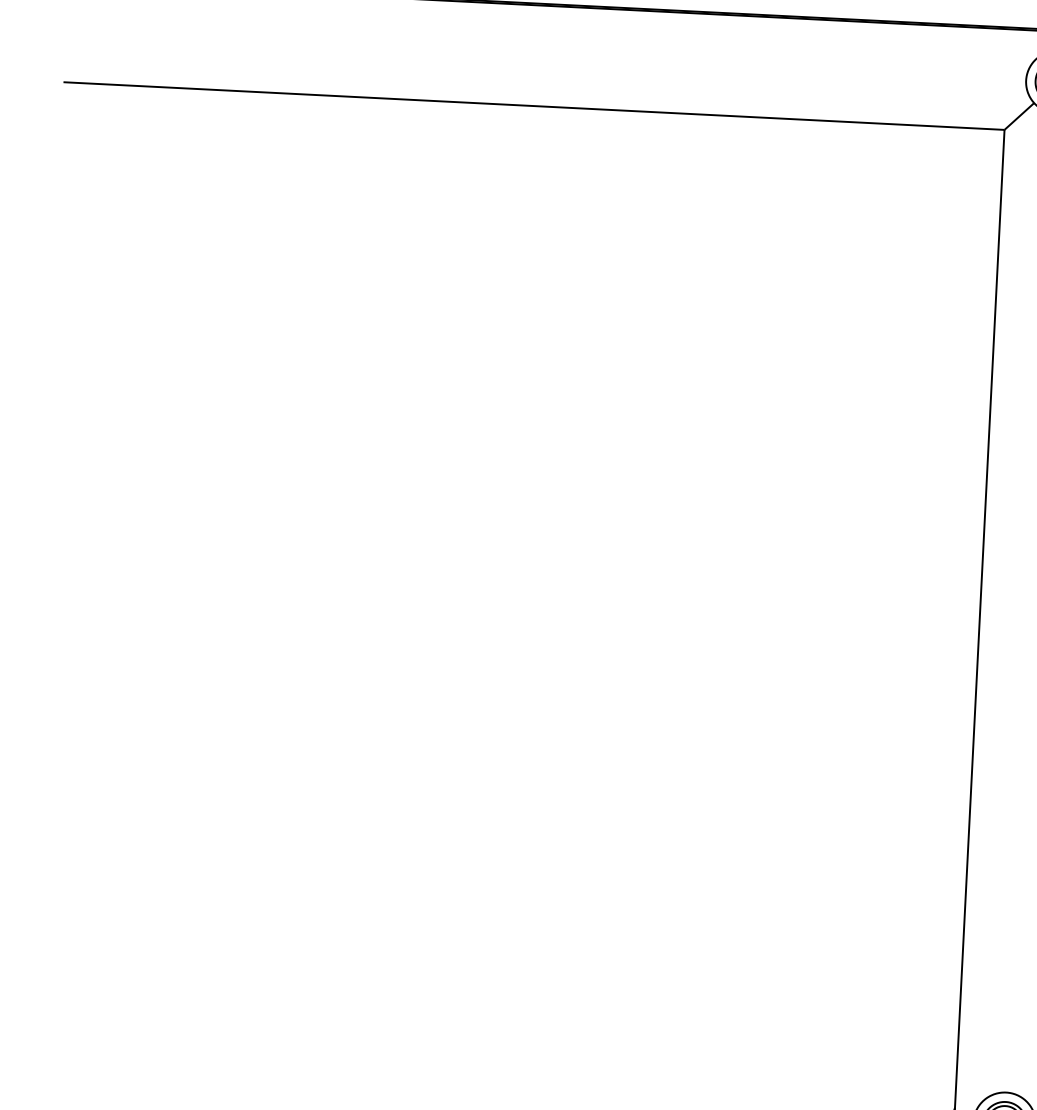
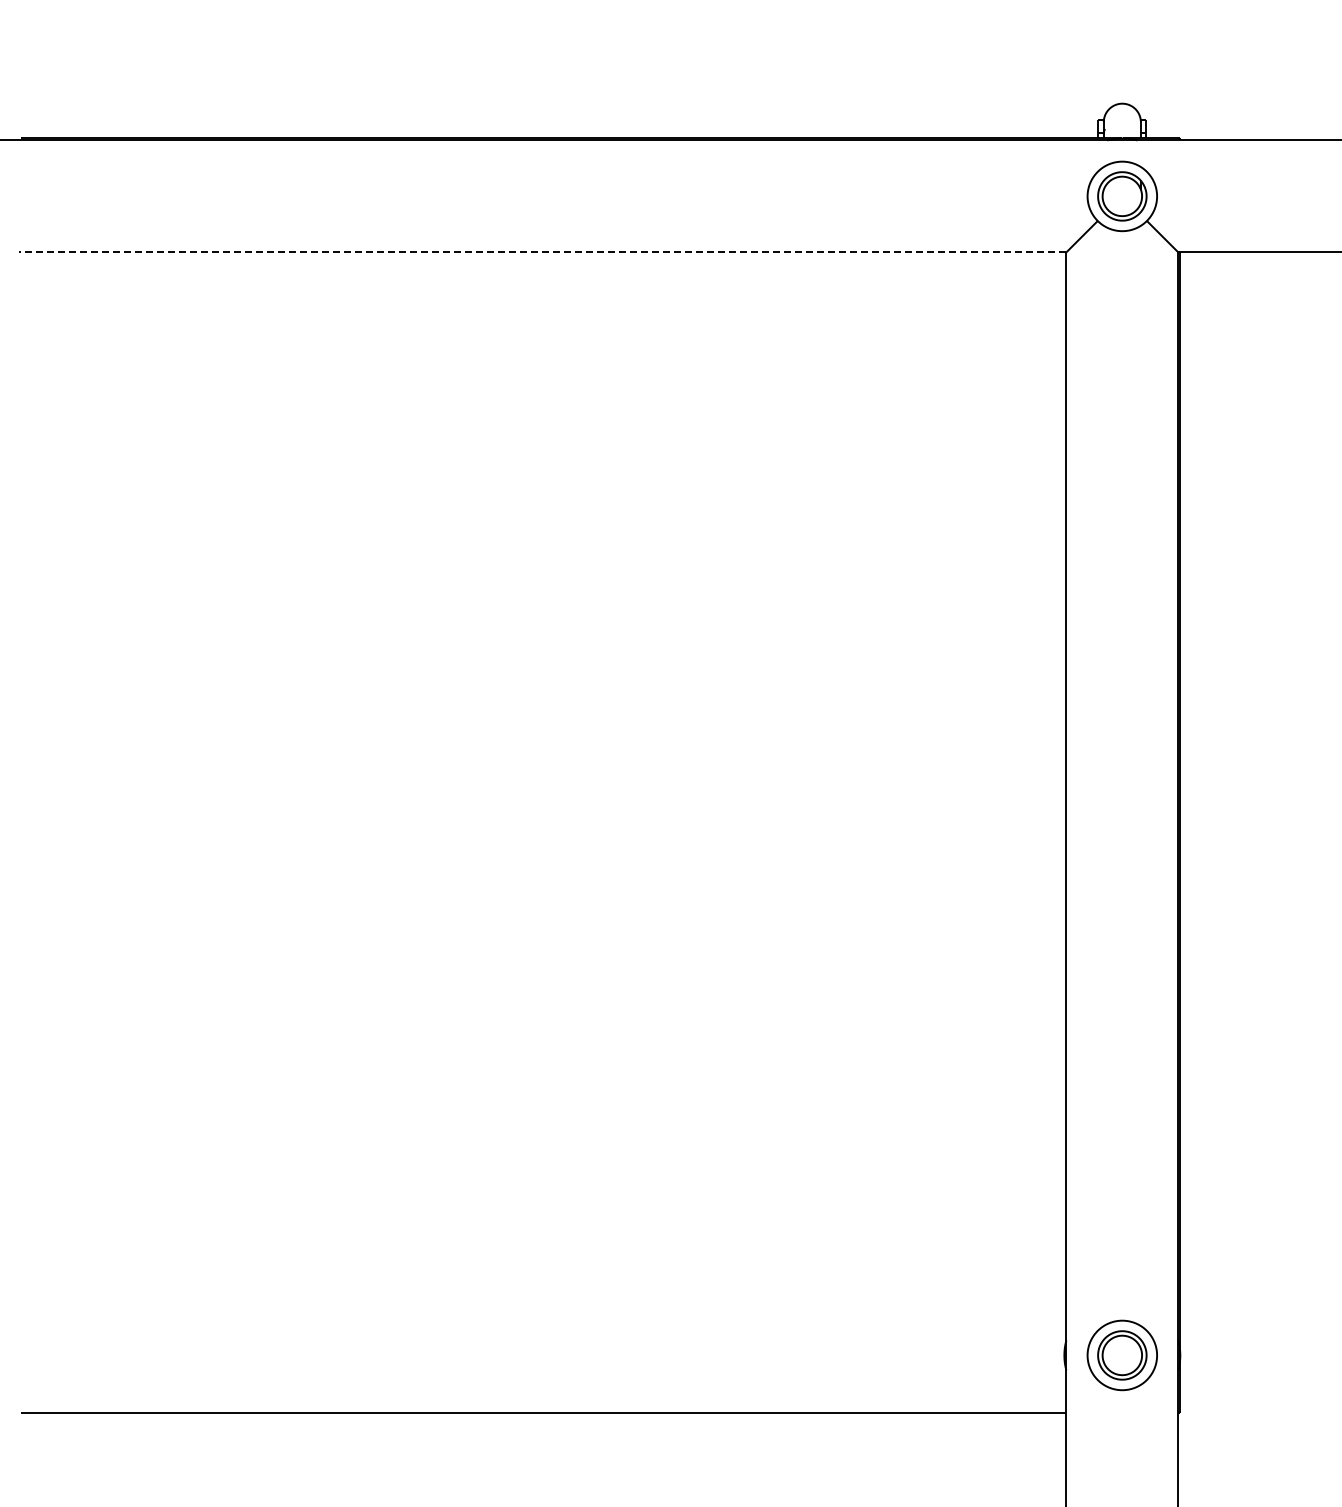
line: (533, 106) -> (542, 252), solid -> dashed

